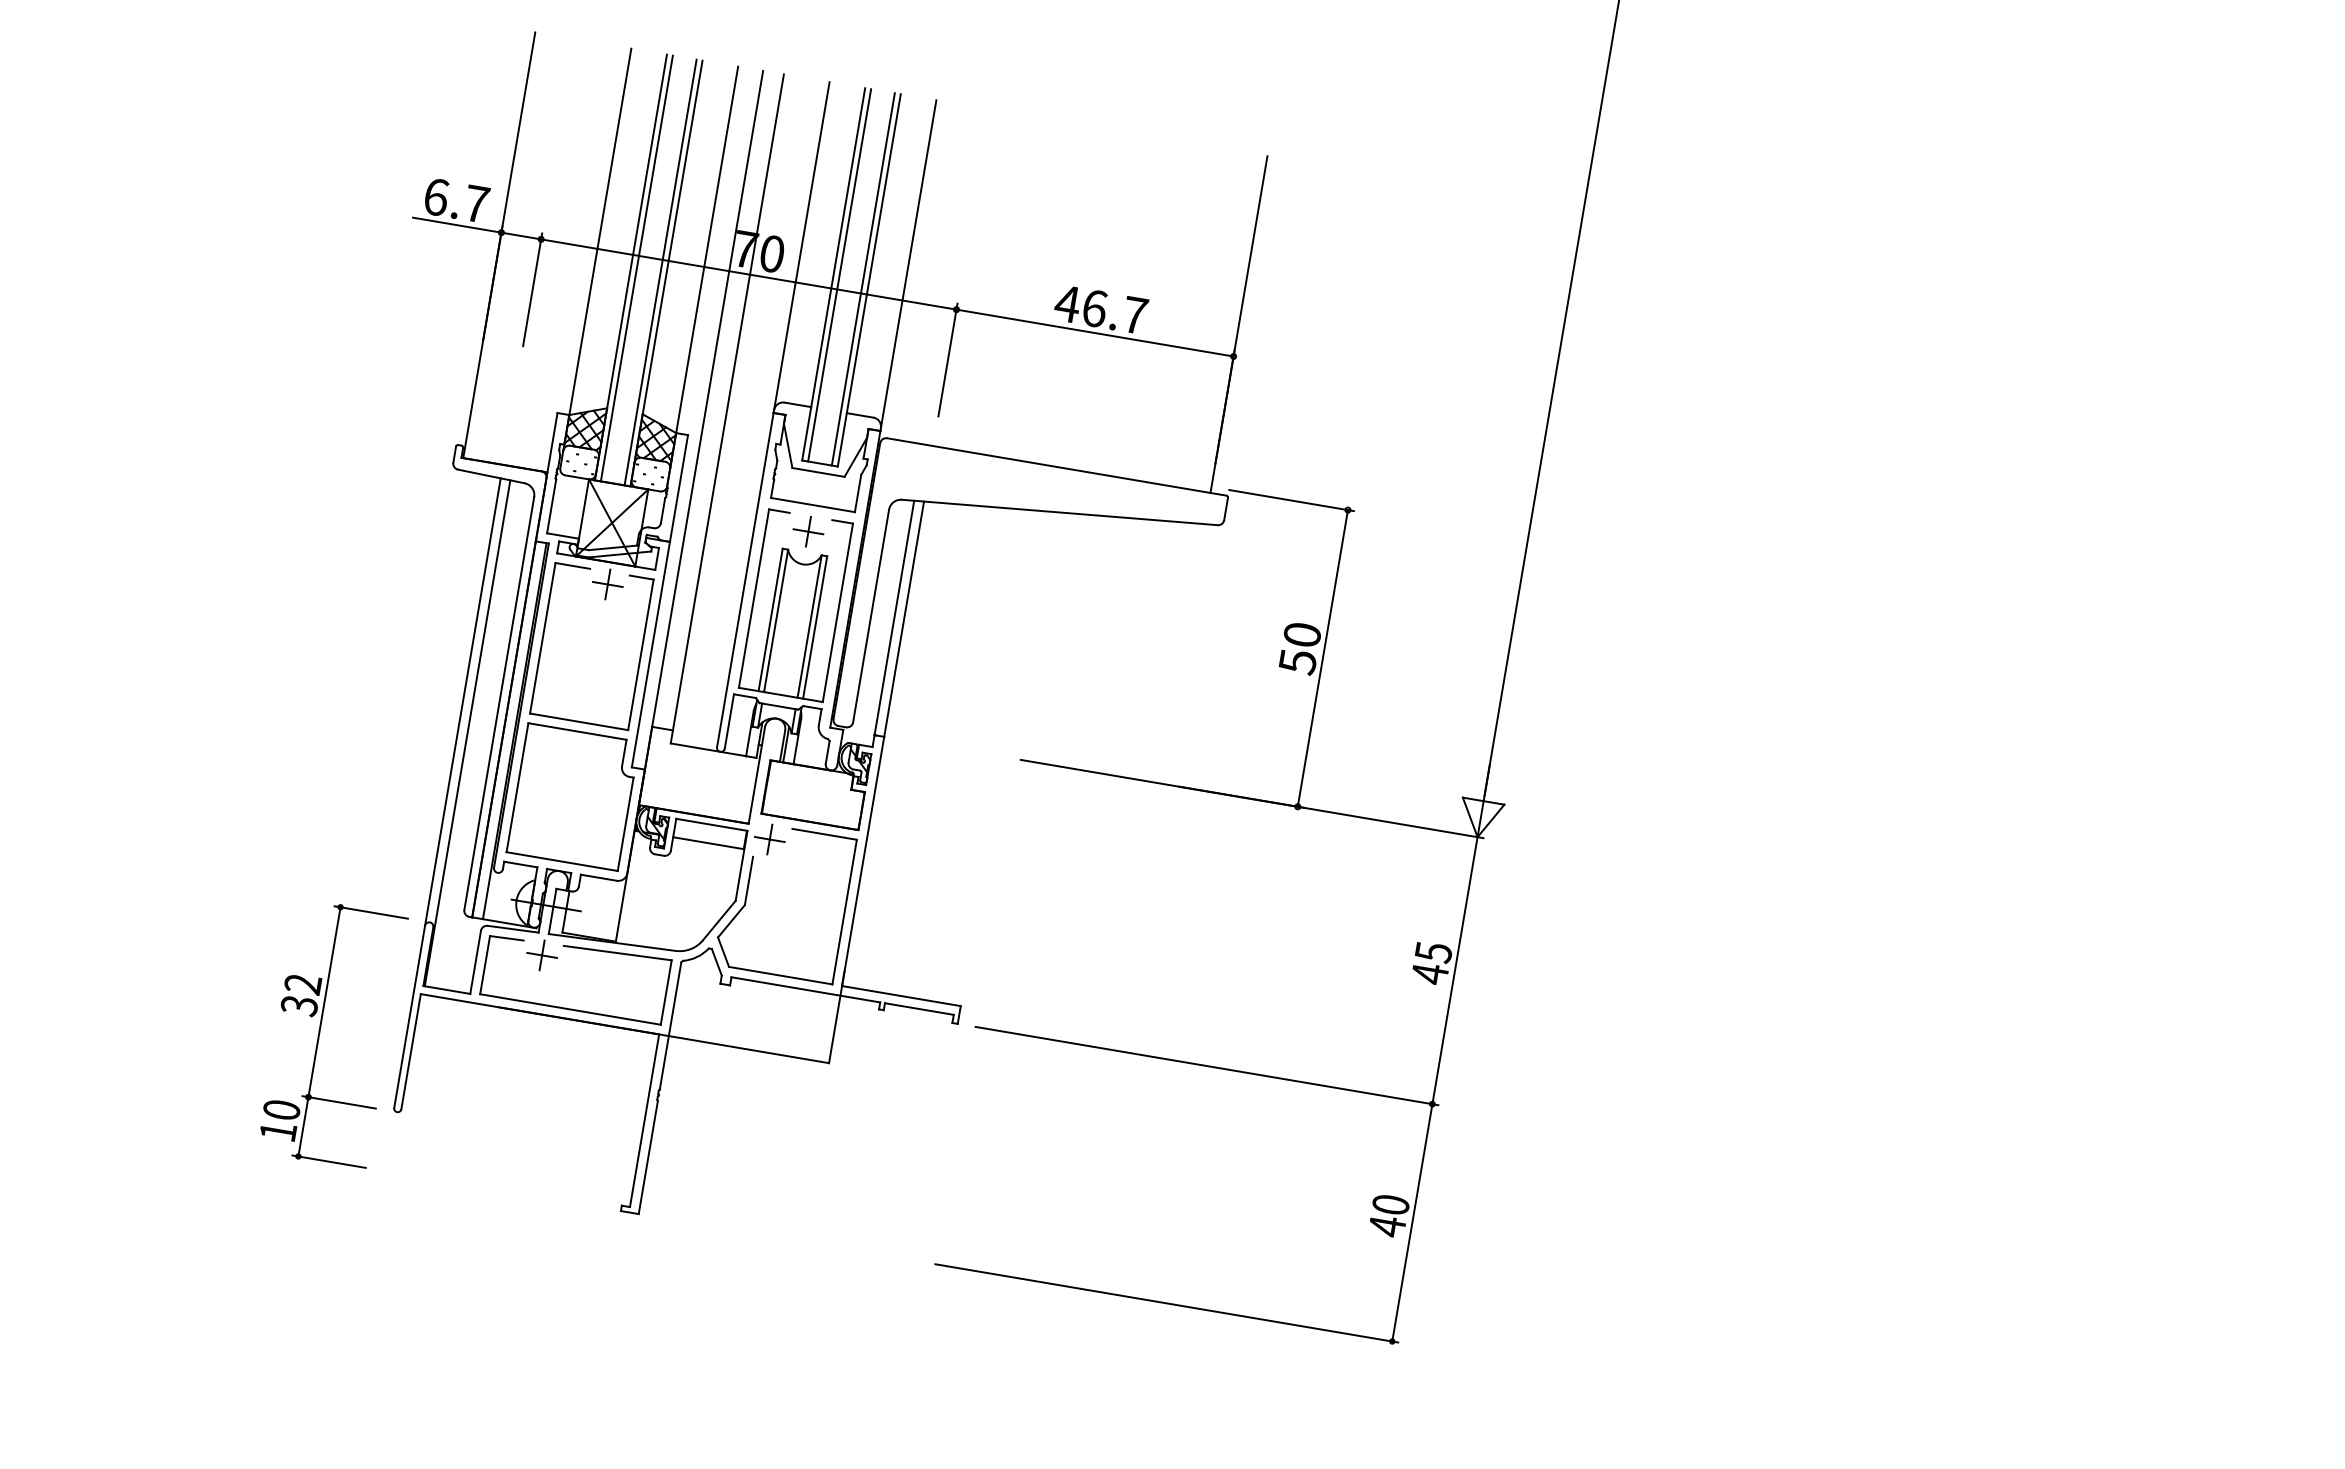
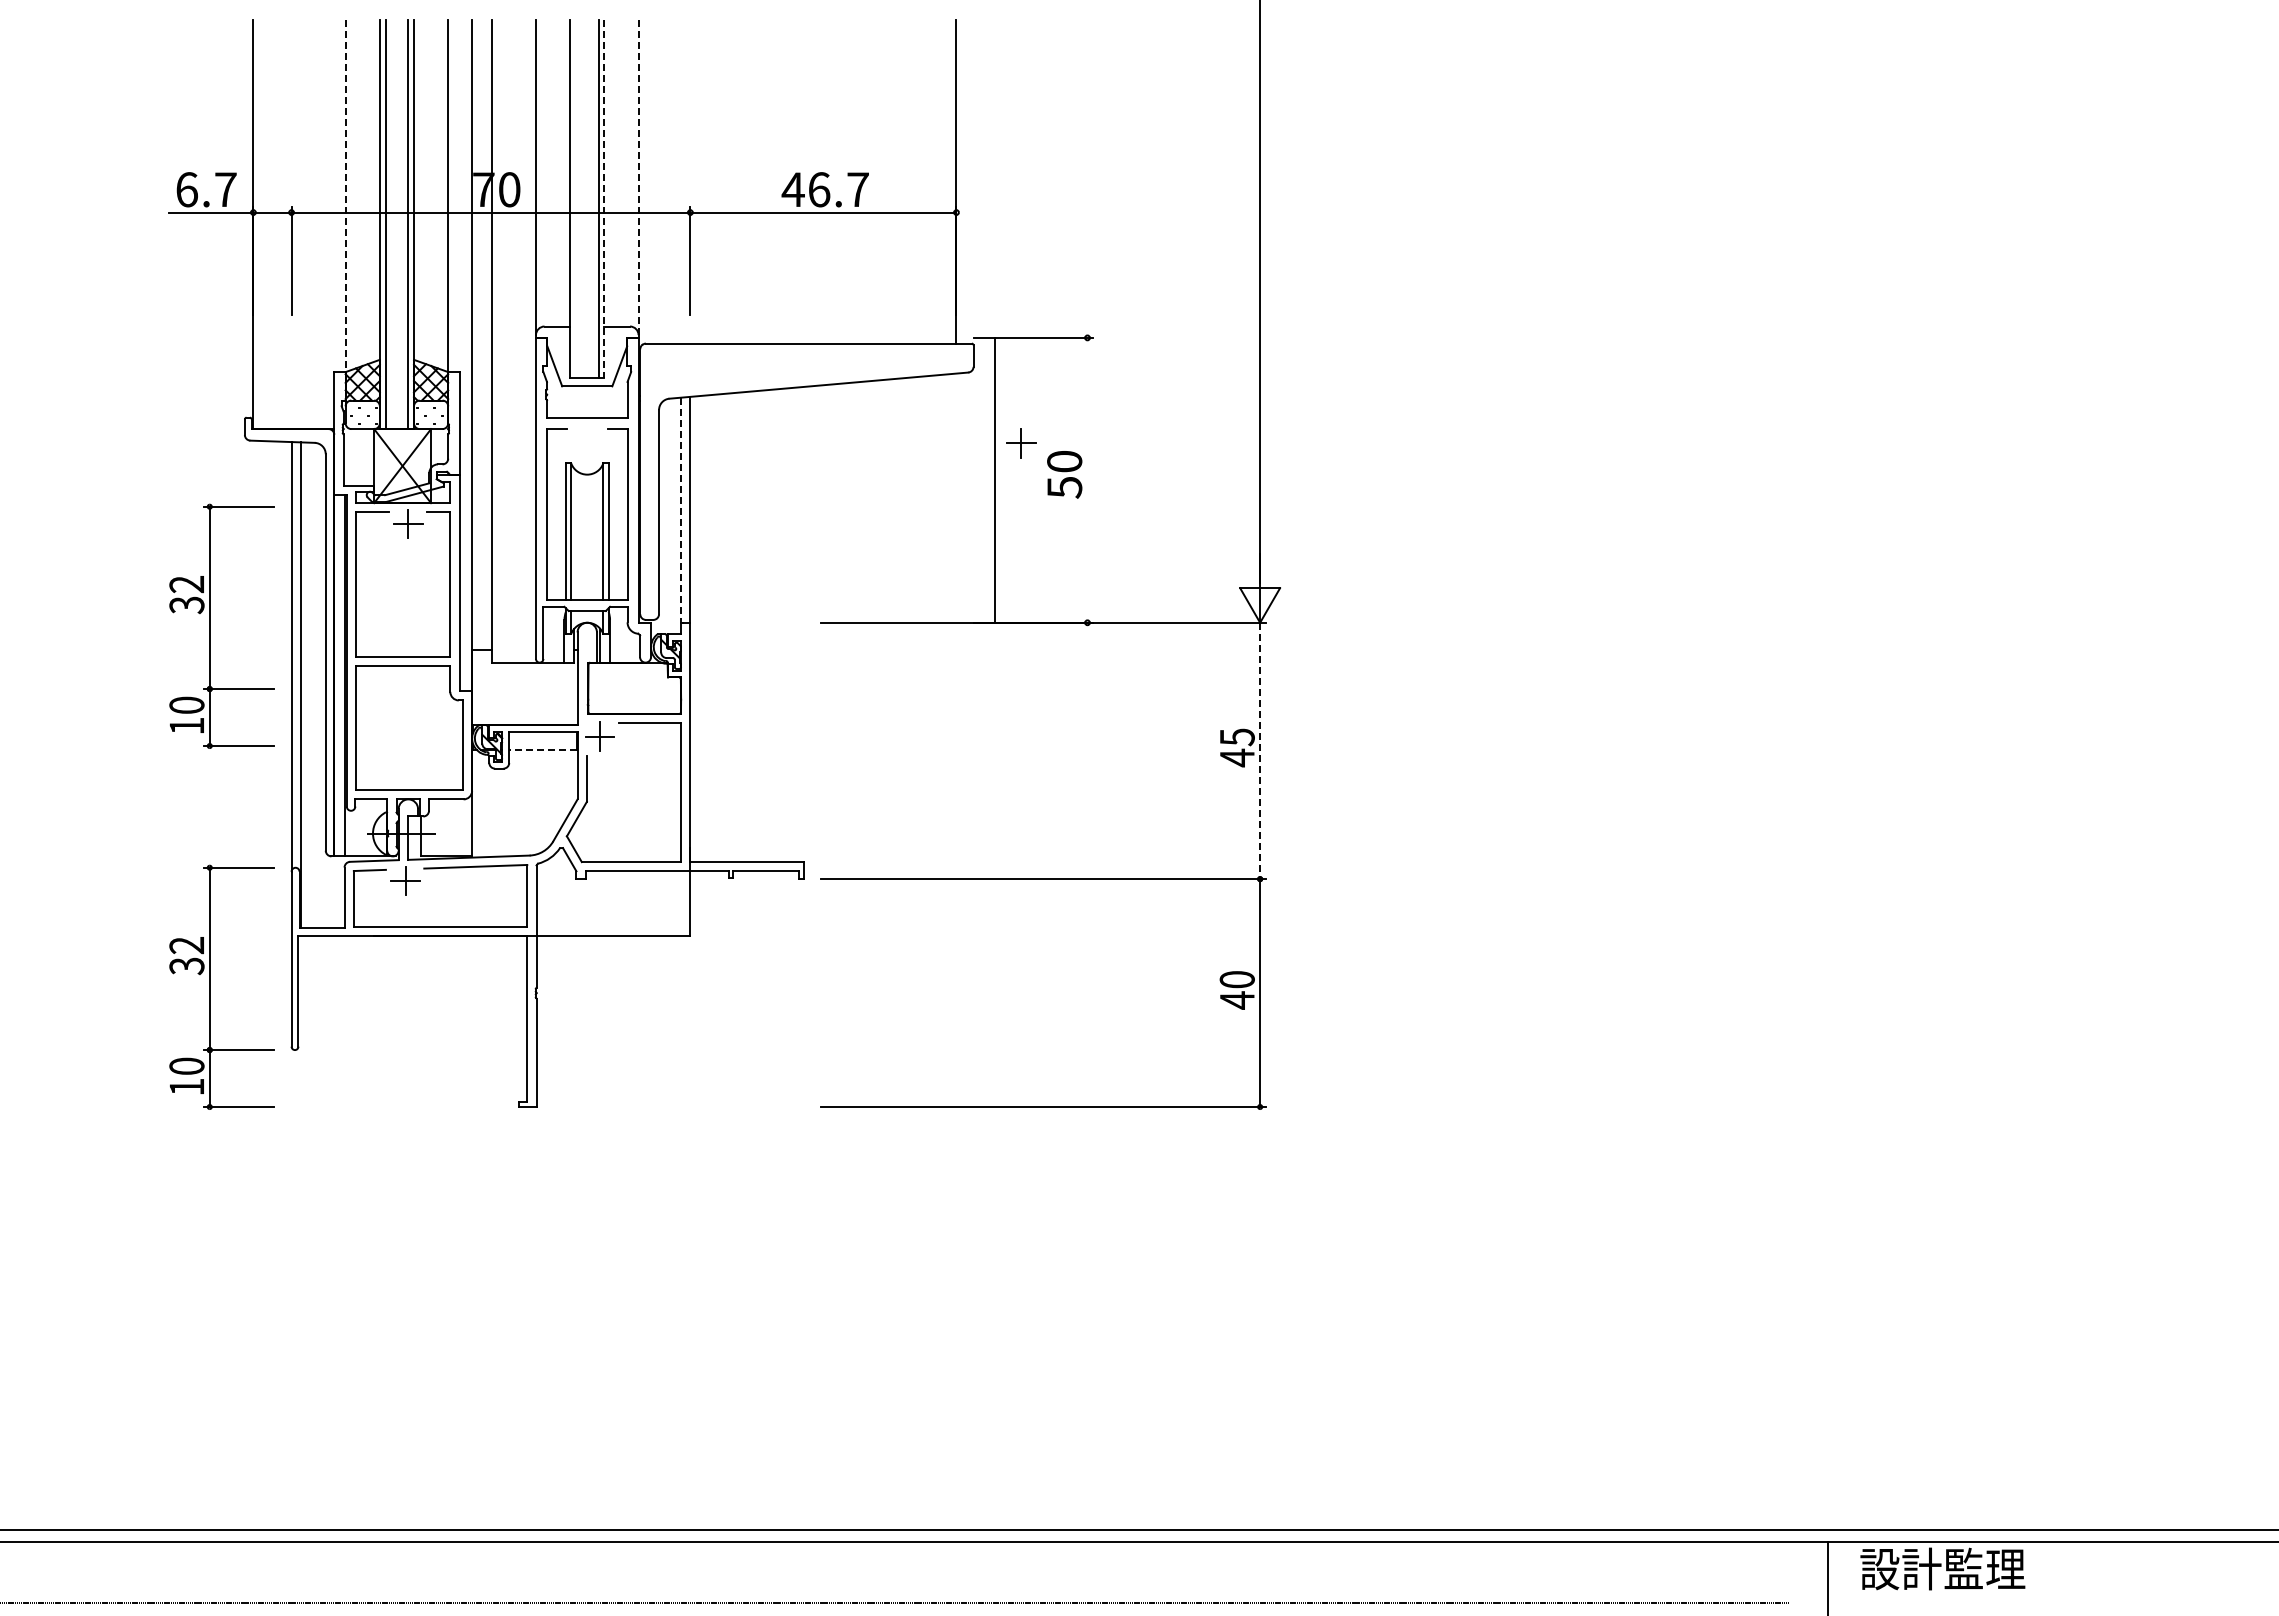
line: (599, 234) -> (345, 198), solid -> dashed
line: (908, 265) -> (638, 178), solid -> dashed
line: (839, 274) -> (575, 198), removed
line: (869, 280) -> (604, 199), solid -> dashed
part: (808, 531) -> (1021, 443), moved
line: (894, 618) -> (681, 510), solid -> dashed
part: (383, 655) -> (210, 625), added
line: (1323, 657) -> (994, 479), moved
line: (708, 842) -> (543, 749), solid -> dashed
line: (1455, 971) -> (1260, 751), solid -> dashed

